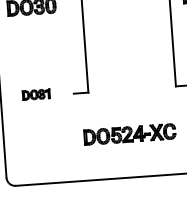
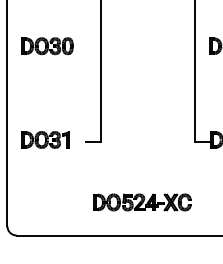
part: (36, 94) -> (45, 139), size x1.67
part: (130, 134) -> (142, 202), moved

